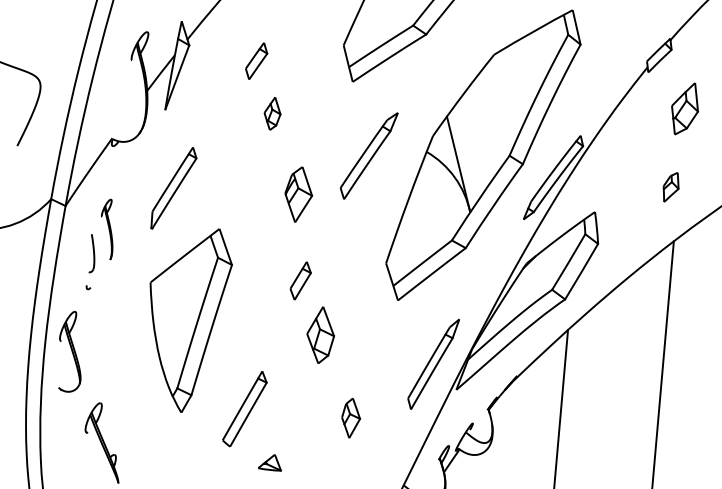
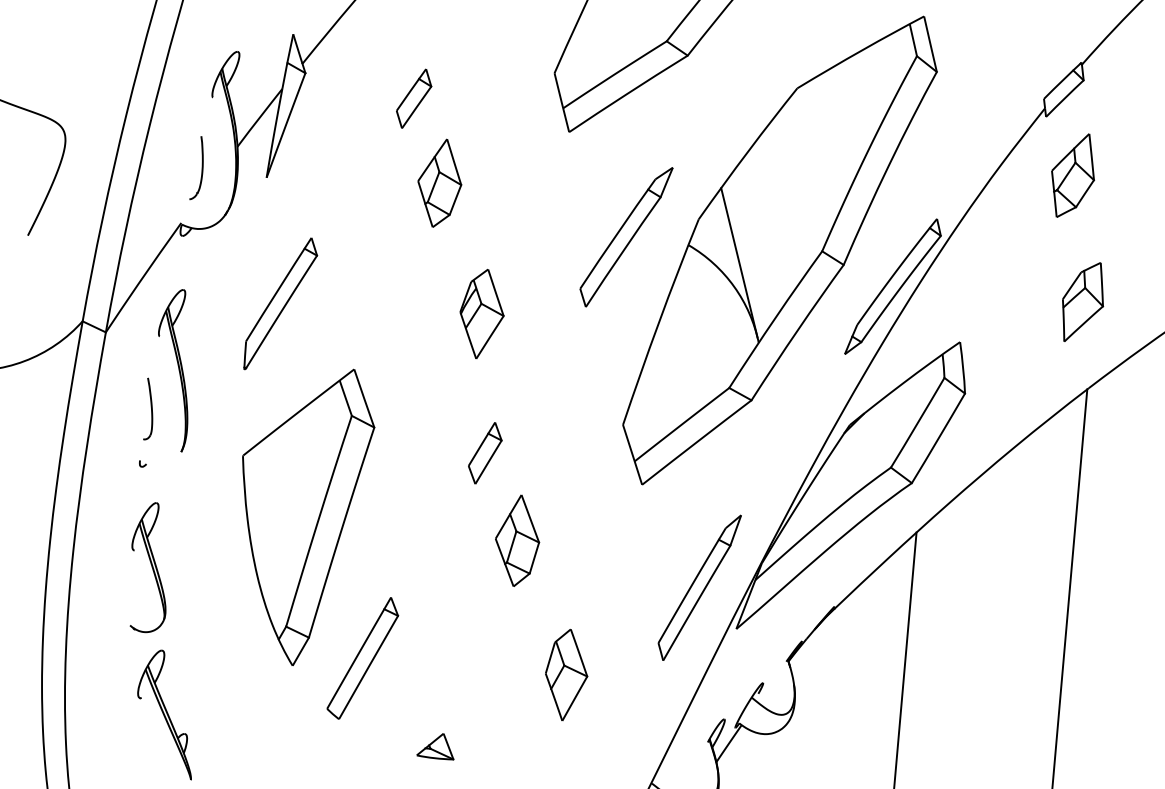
part: (121, 104) -> (196, 168), added
part: (685, 108) -> (1073, 175), moved
part: (272, 113) -> (439, 183), size x1.67
part: (368, 155) -> (625, 236), moved
part: (670, 187) -> (1081, 302), size x1.67
part: (106, 229) -> (171, 370), size x1.67
part: (69, 351) -> (147, 567), moved
part: (244, 409) -> (362, 659), moved
part: (350, 417) -> (565, 673), size x1.43

